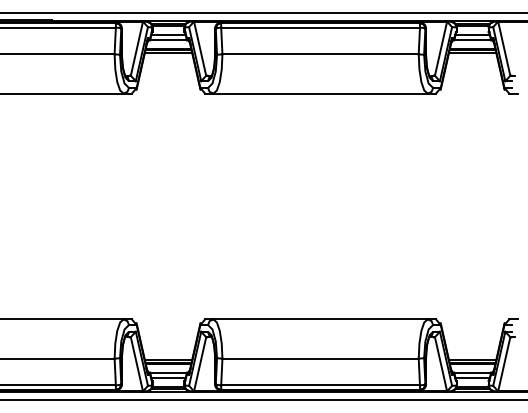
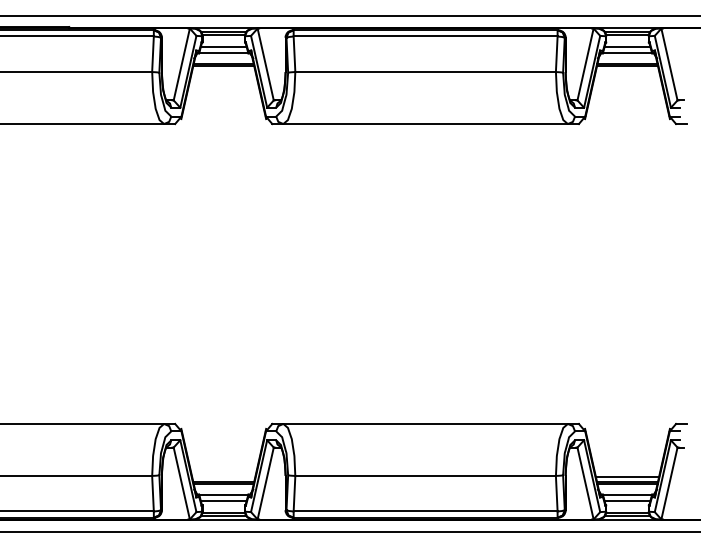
line: (168, 53) -> (223, 70), removed
line: (472, 53) -> (627, 70), removed
line: (168, 359) -> (223, 477), removed

